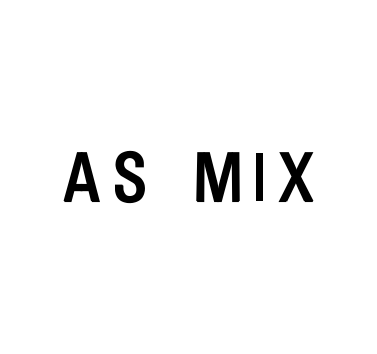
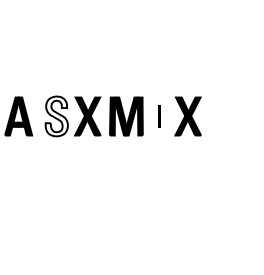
fill: (129, 176) -> (56, 116), removed
part: (168, 176) -> (87, 116), added
part: (259, 176) -> (159, 116), size x0.6

